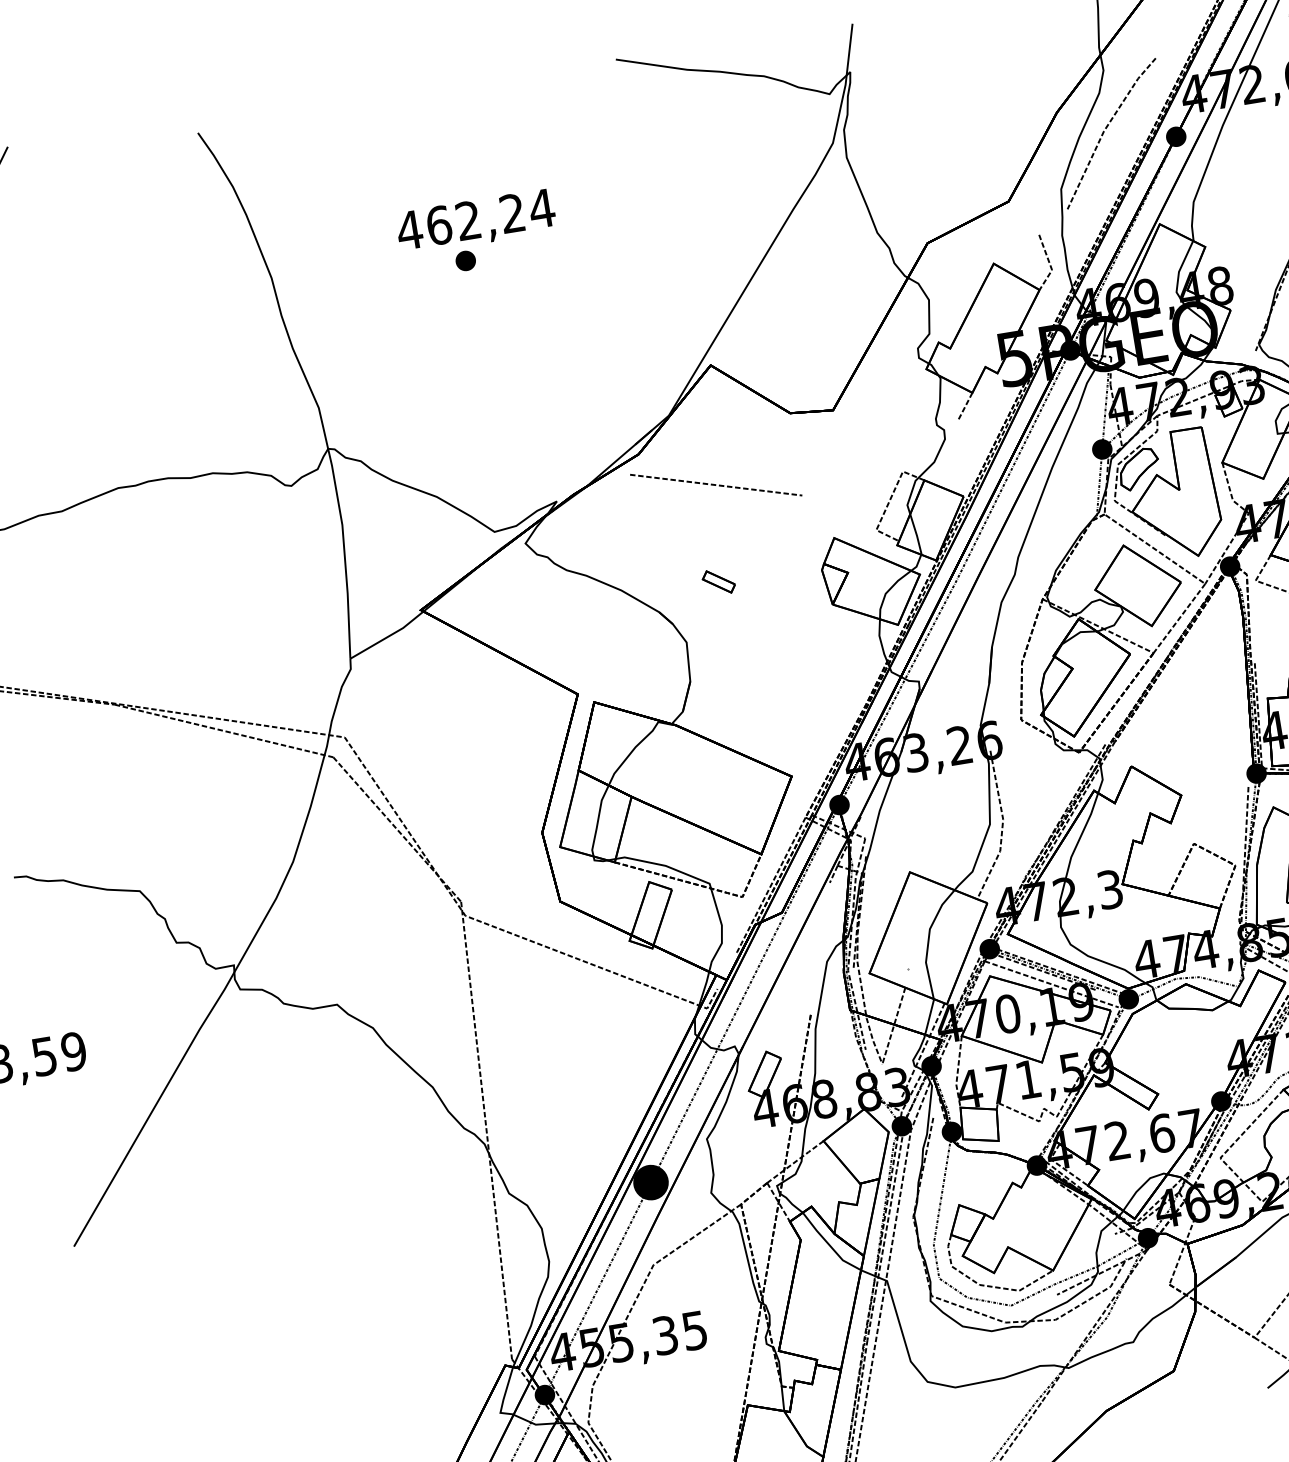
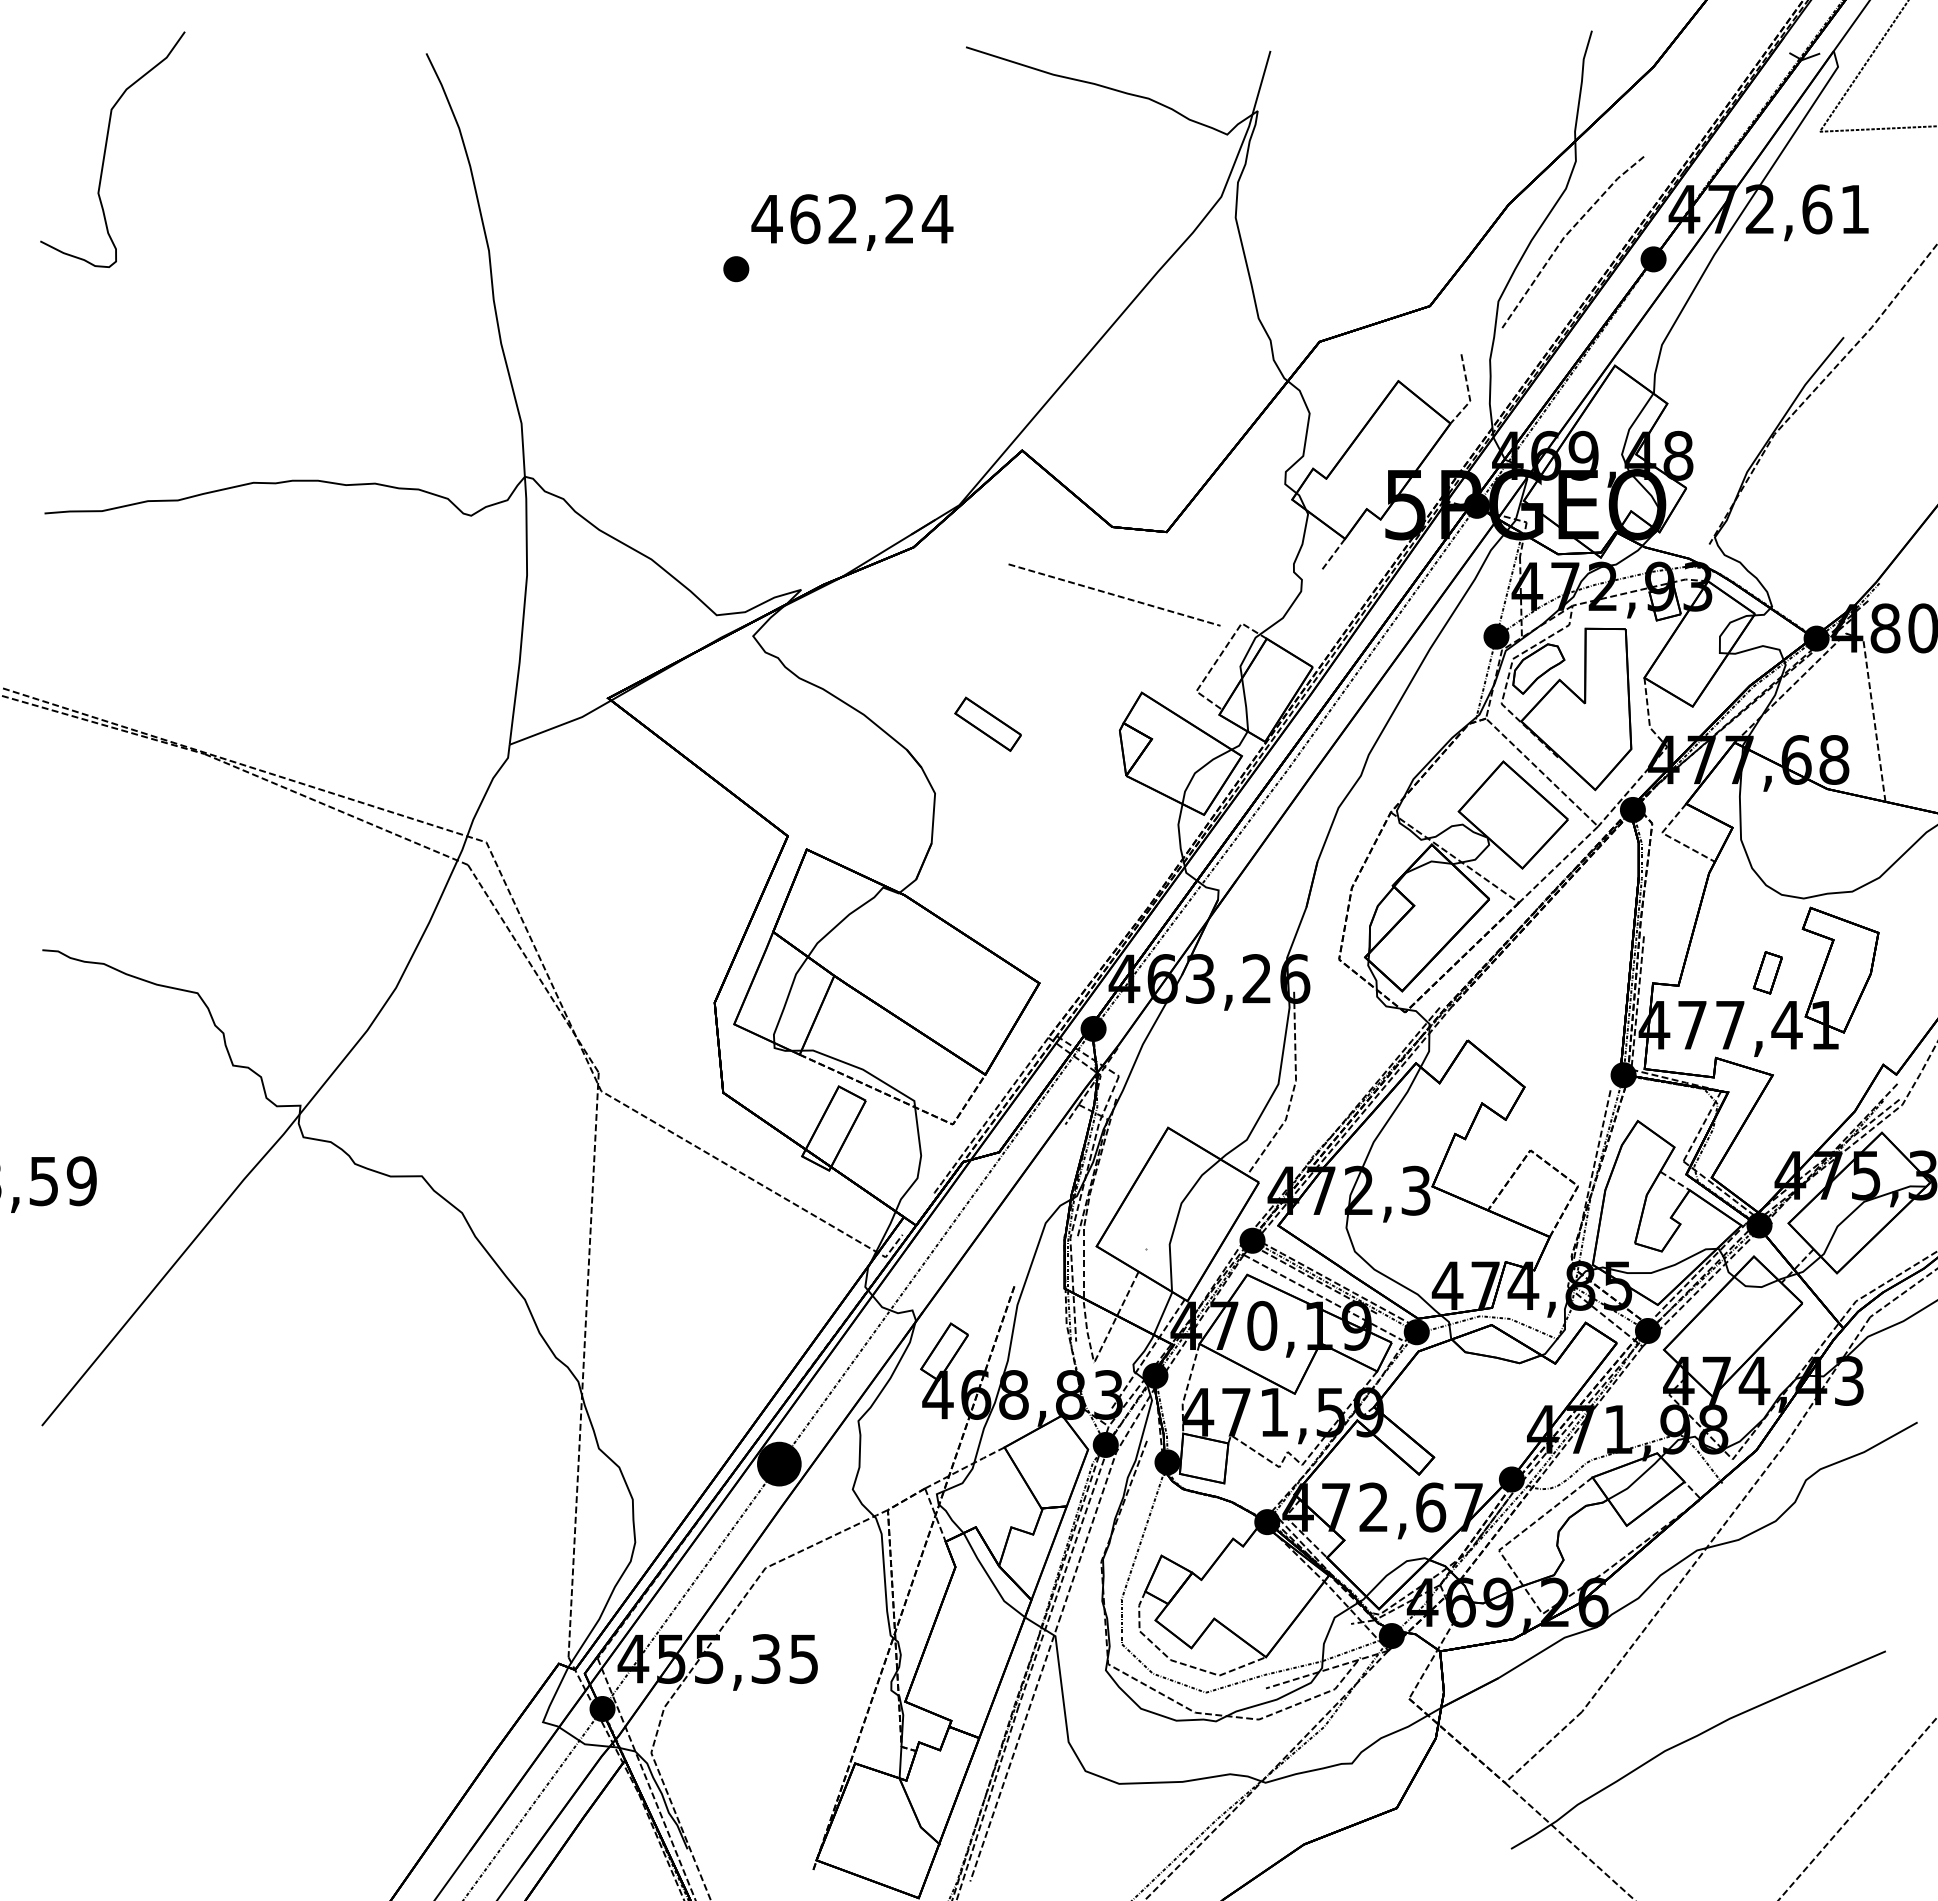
text: (476, 222) -> (852, 222), moved
line: (716, 484) -> (1114, 594), moved
part: (718, 581) -> (987, 723), size x1.67

